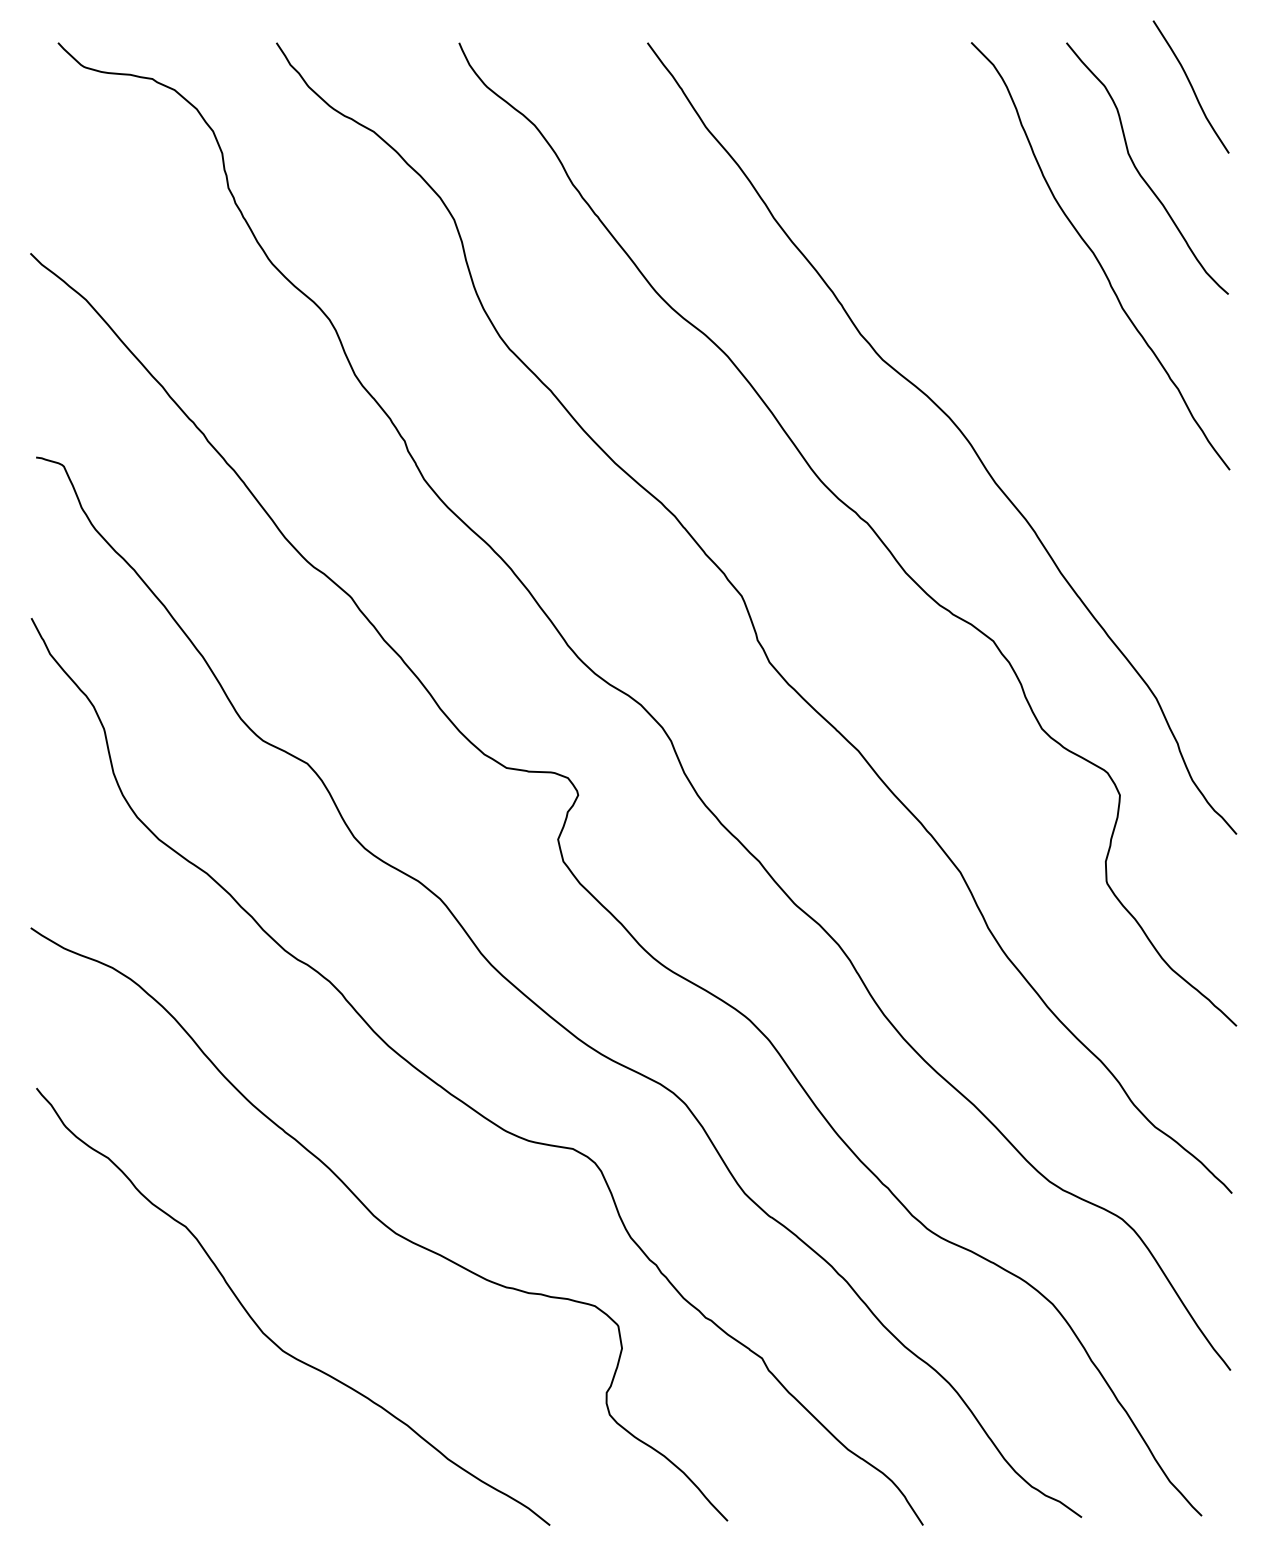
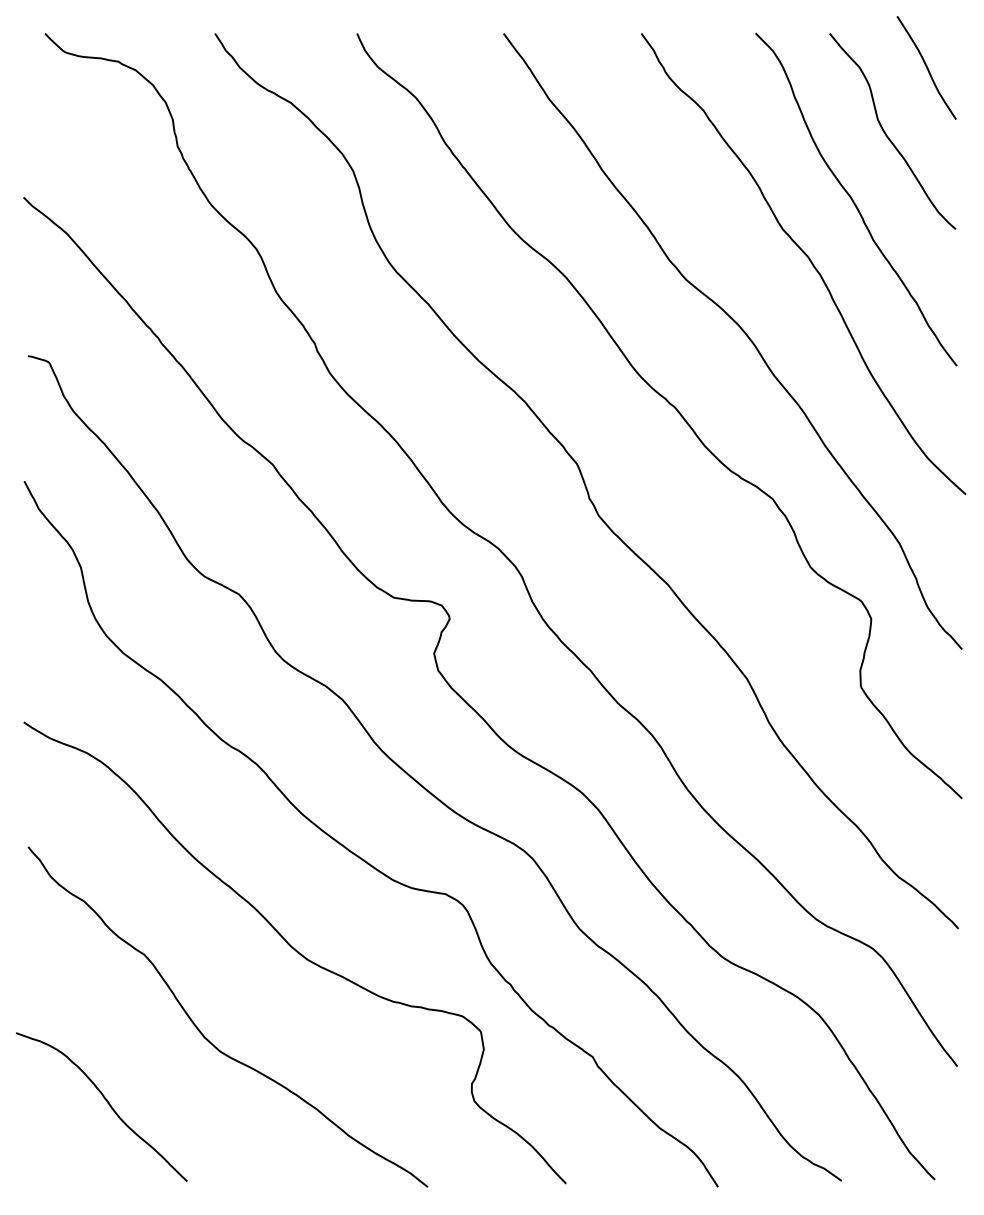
curve: (1040, 335) -> (809, 261), added
curve: (138, 1417) -> (107, 1103), added

